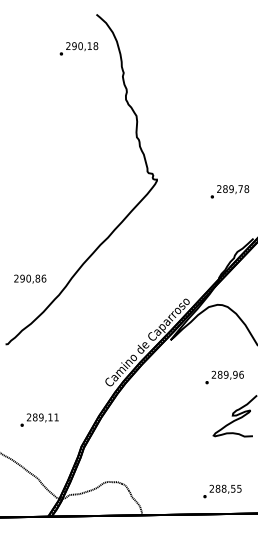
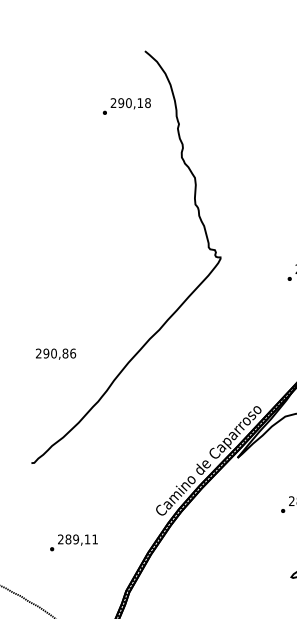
text: (78, 48) -> (126, 106), moved
text: (30, 278) -> (56, 353), moved
text: (39, 419) -> (73, 542), moved

